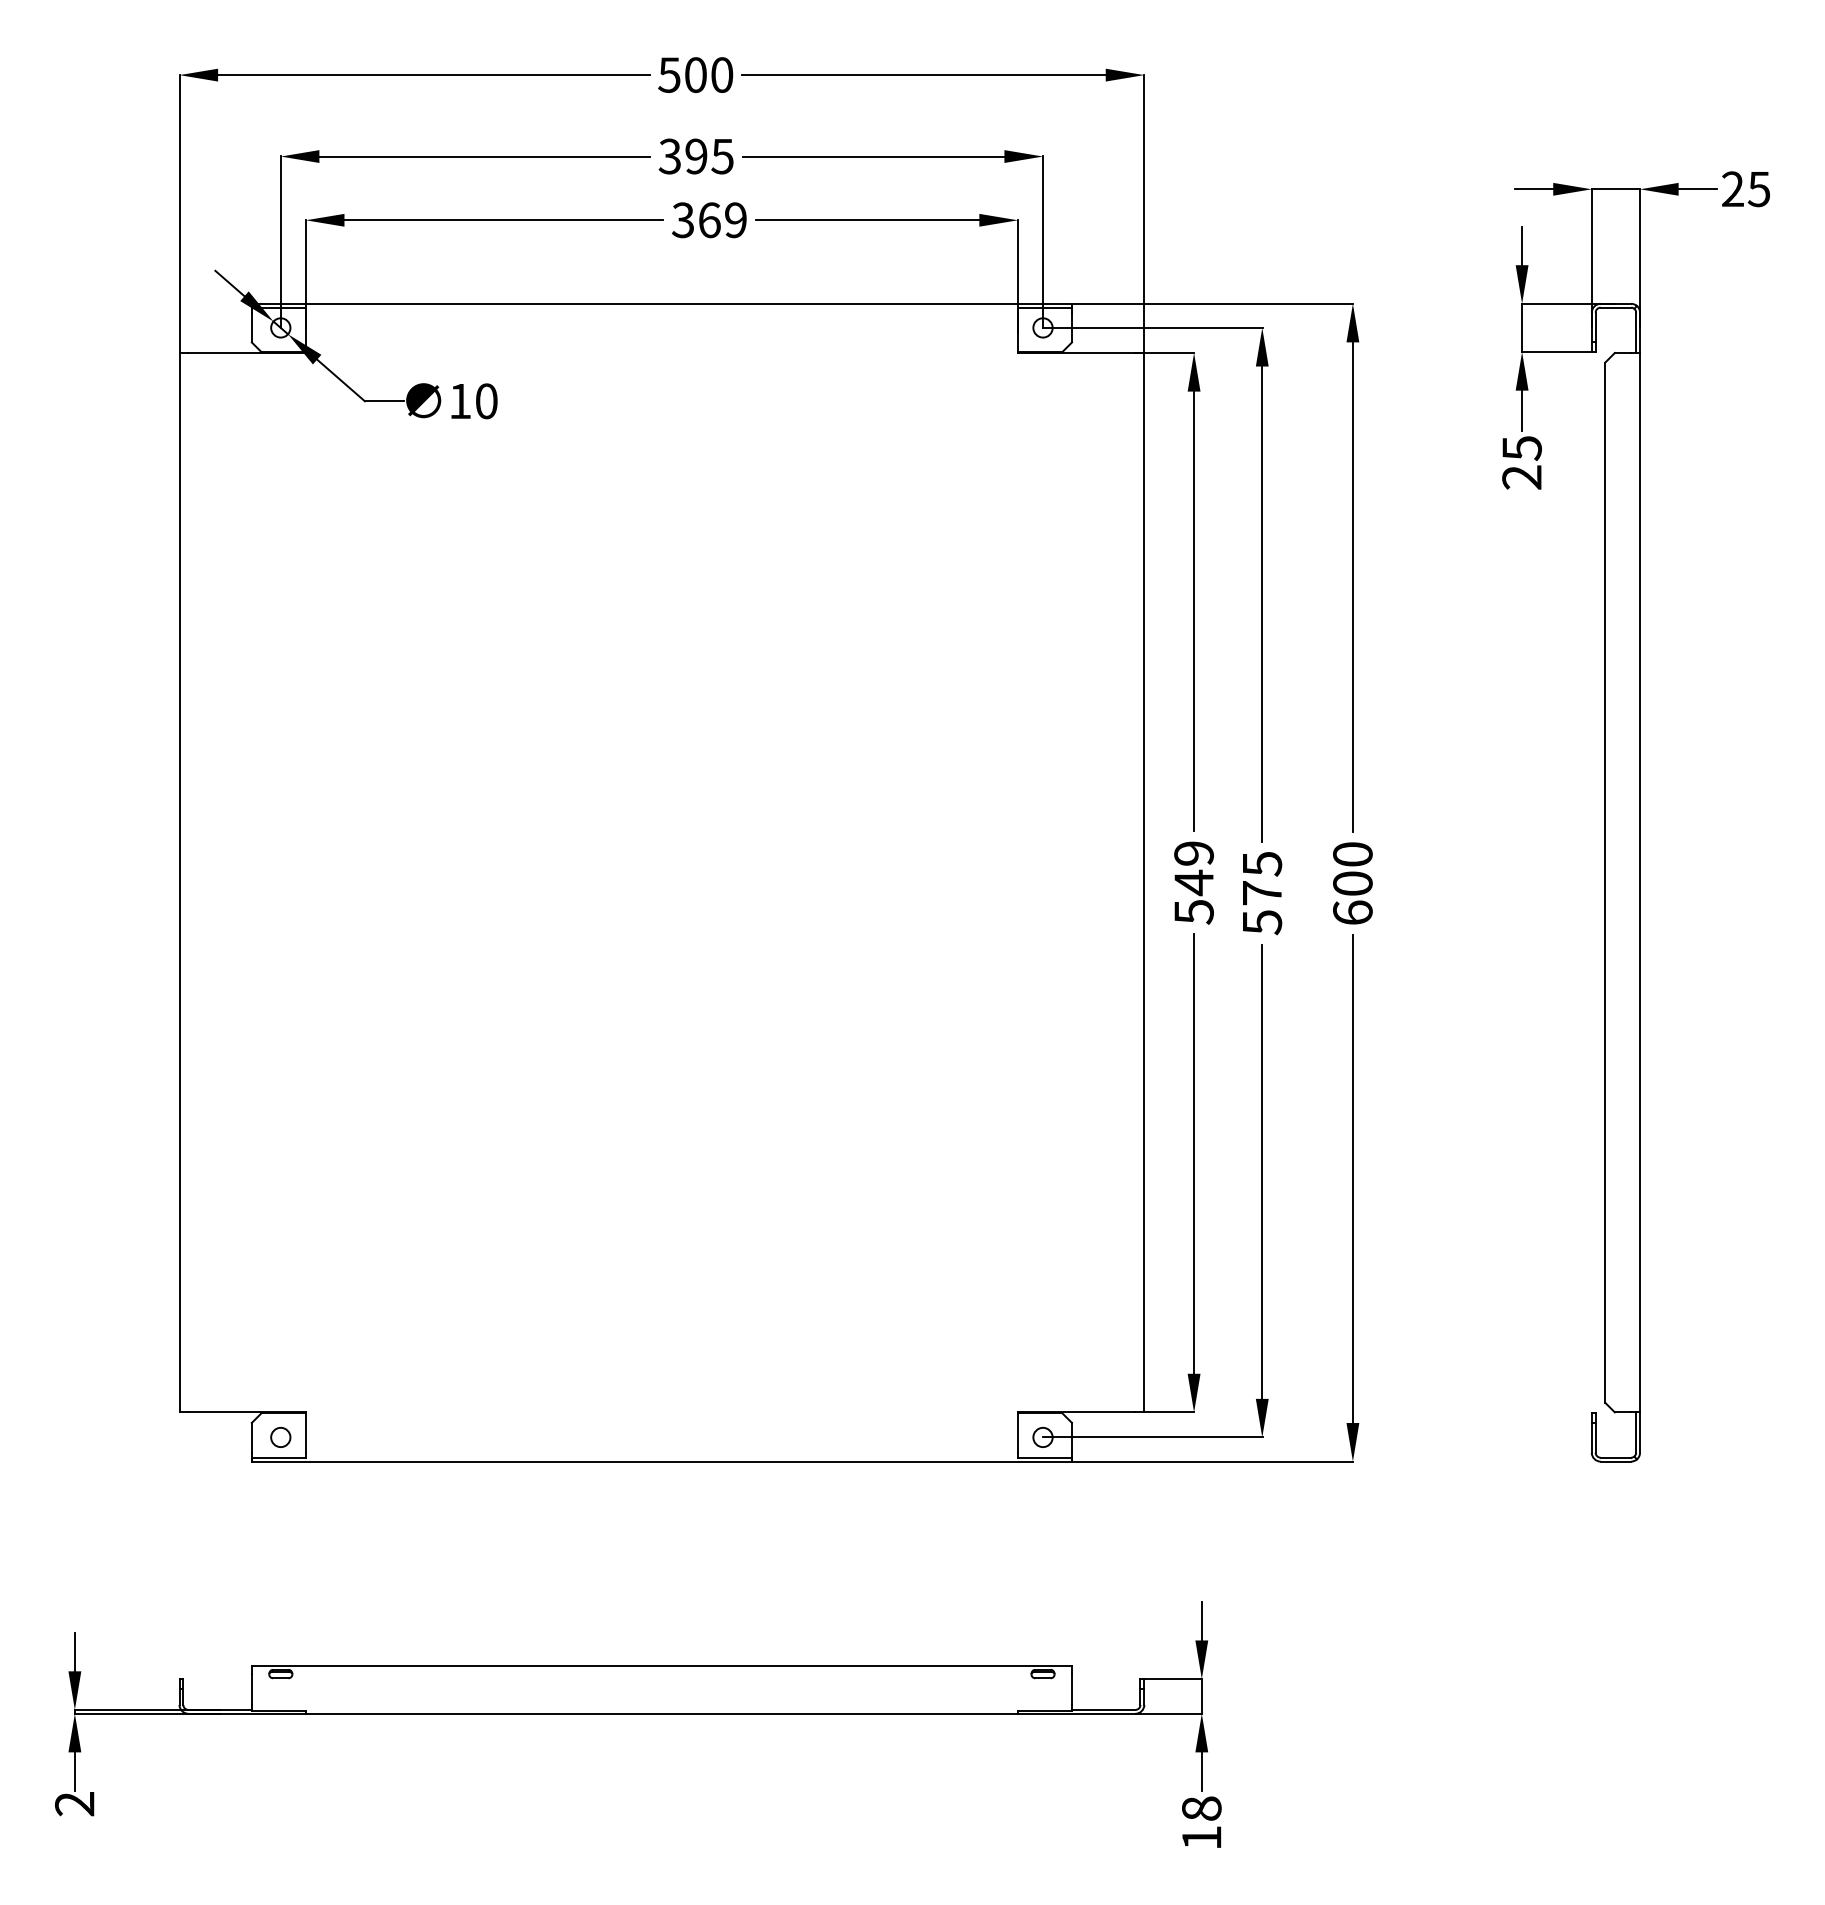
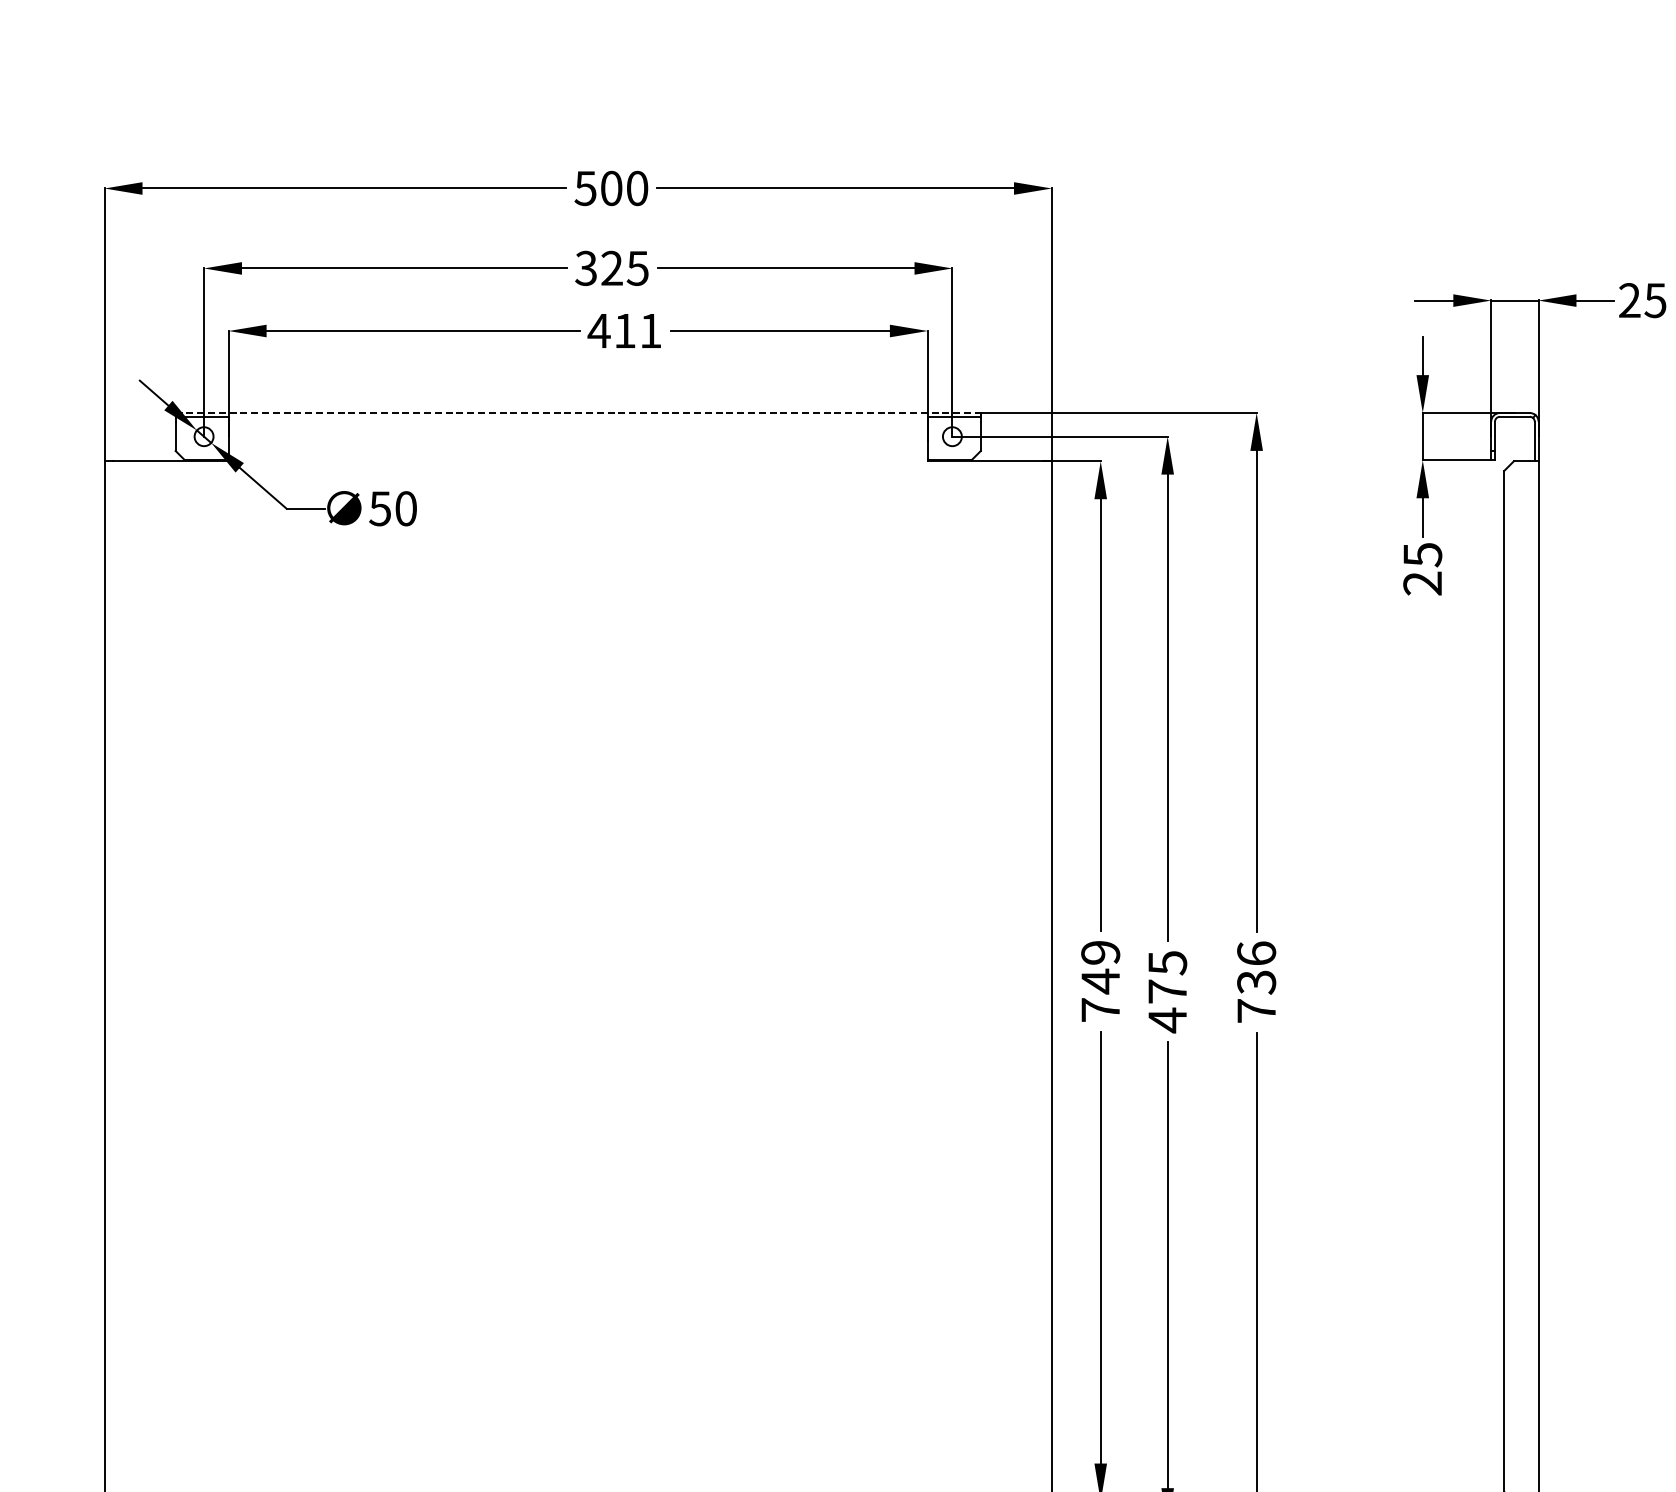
text: (696, 156) -> (612, 268), 395 -> 325
text: (708, 220) -> (623, 331), 369 -> 411
line: (662, 303) -> (578, 412), solid -> dashed
text: (459, 401) -> (379, 508), 10 -> 50
text: (1352, 883) -> (1256, 982), 600 -> 736
text: (1193, 911) -> (1100, 1009), 549 -> 749
text: (1262, 922) -> (1167, 1020), 575 -> 475

